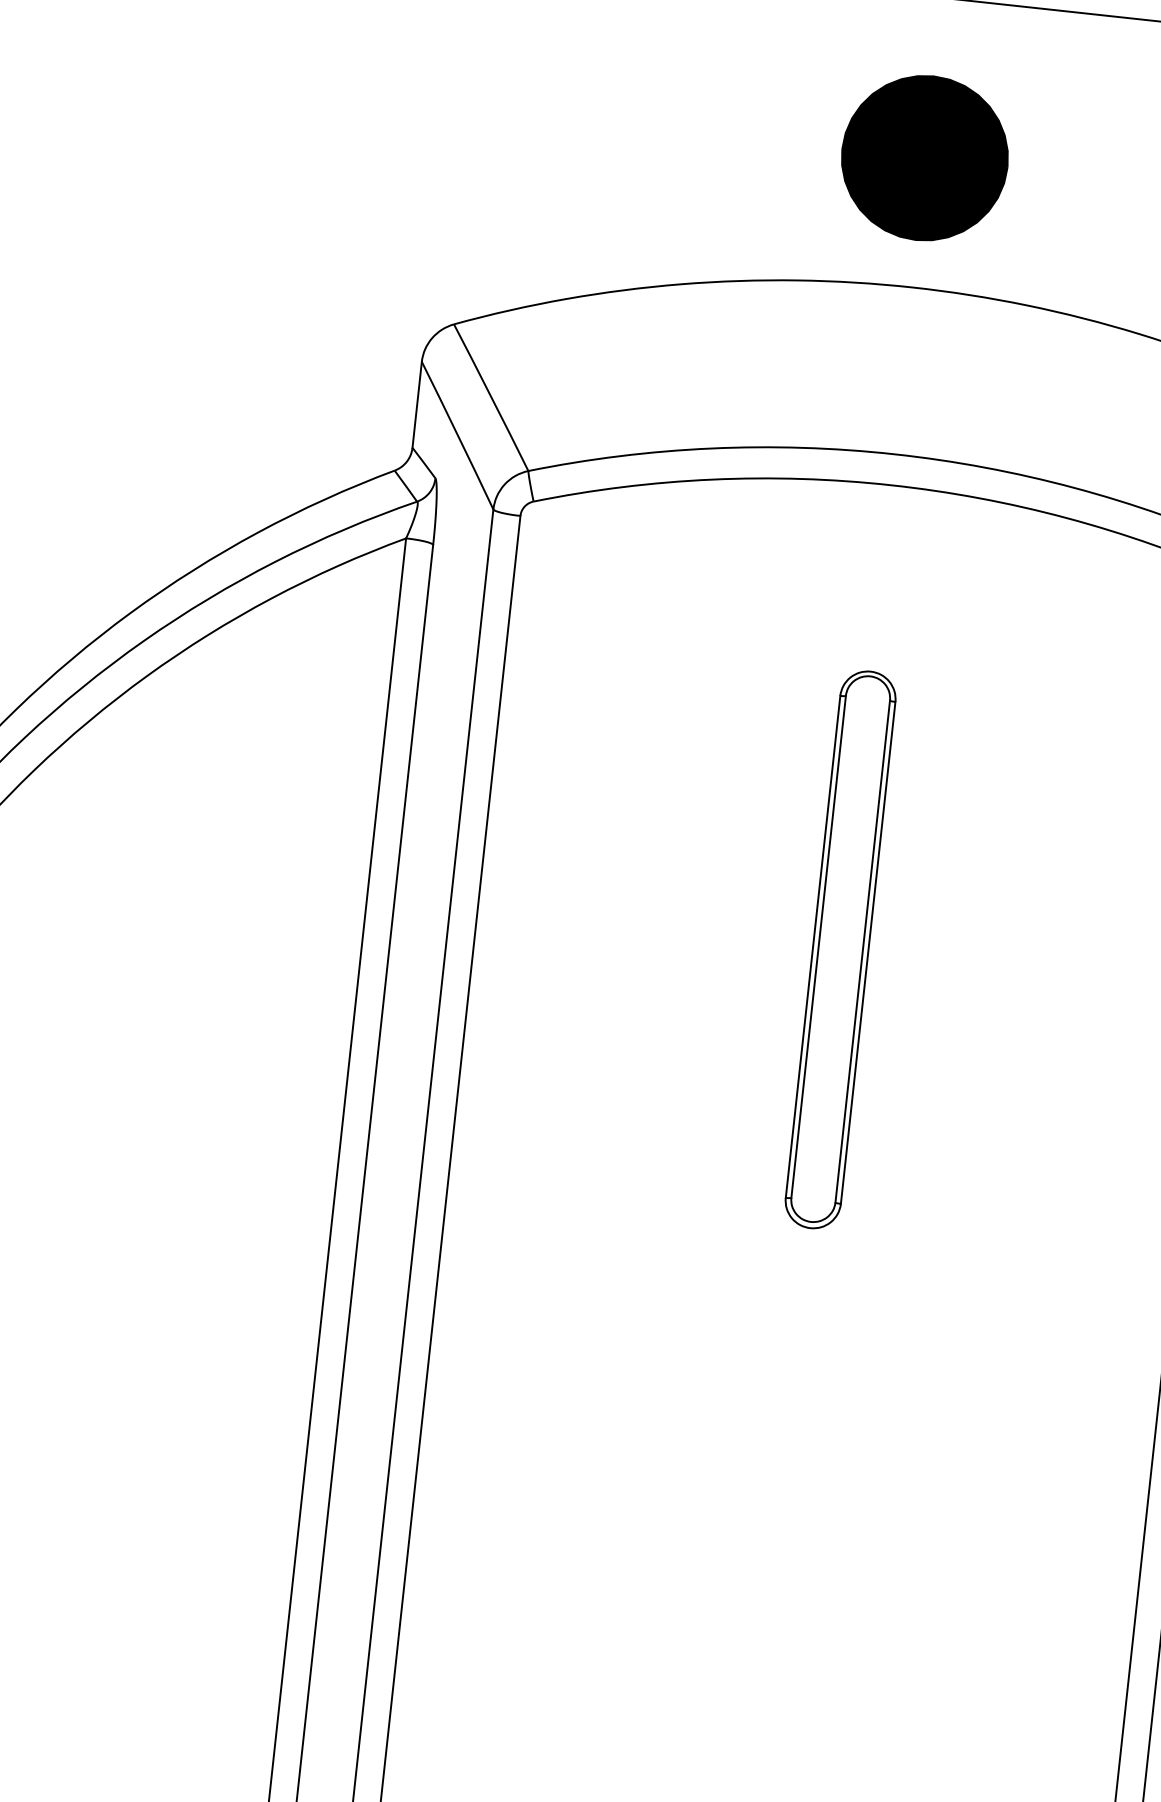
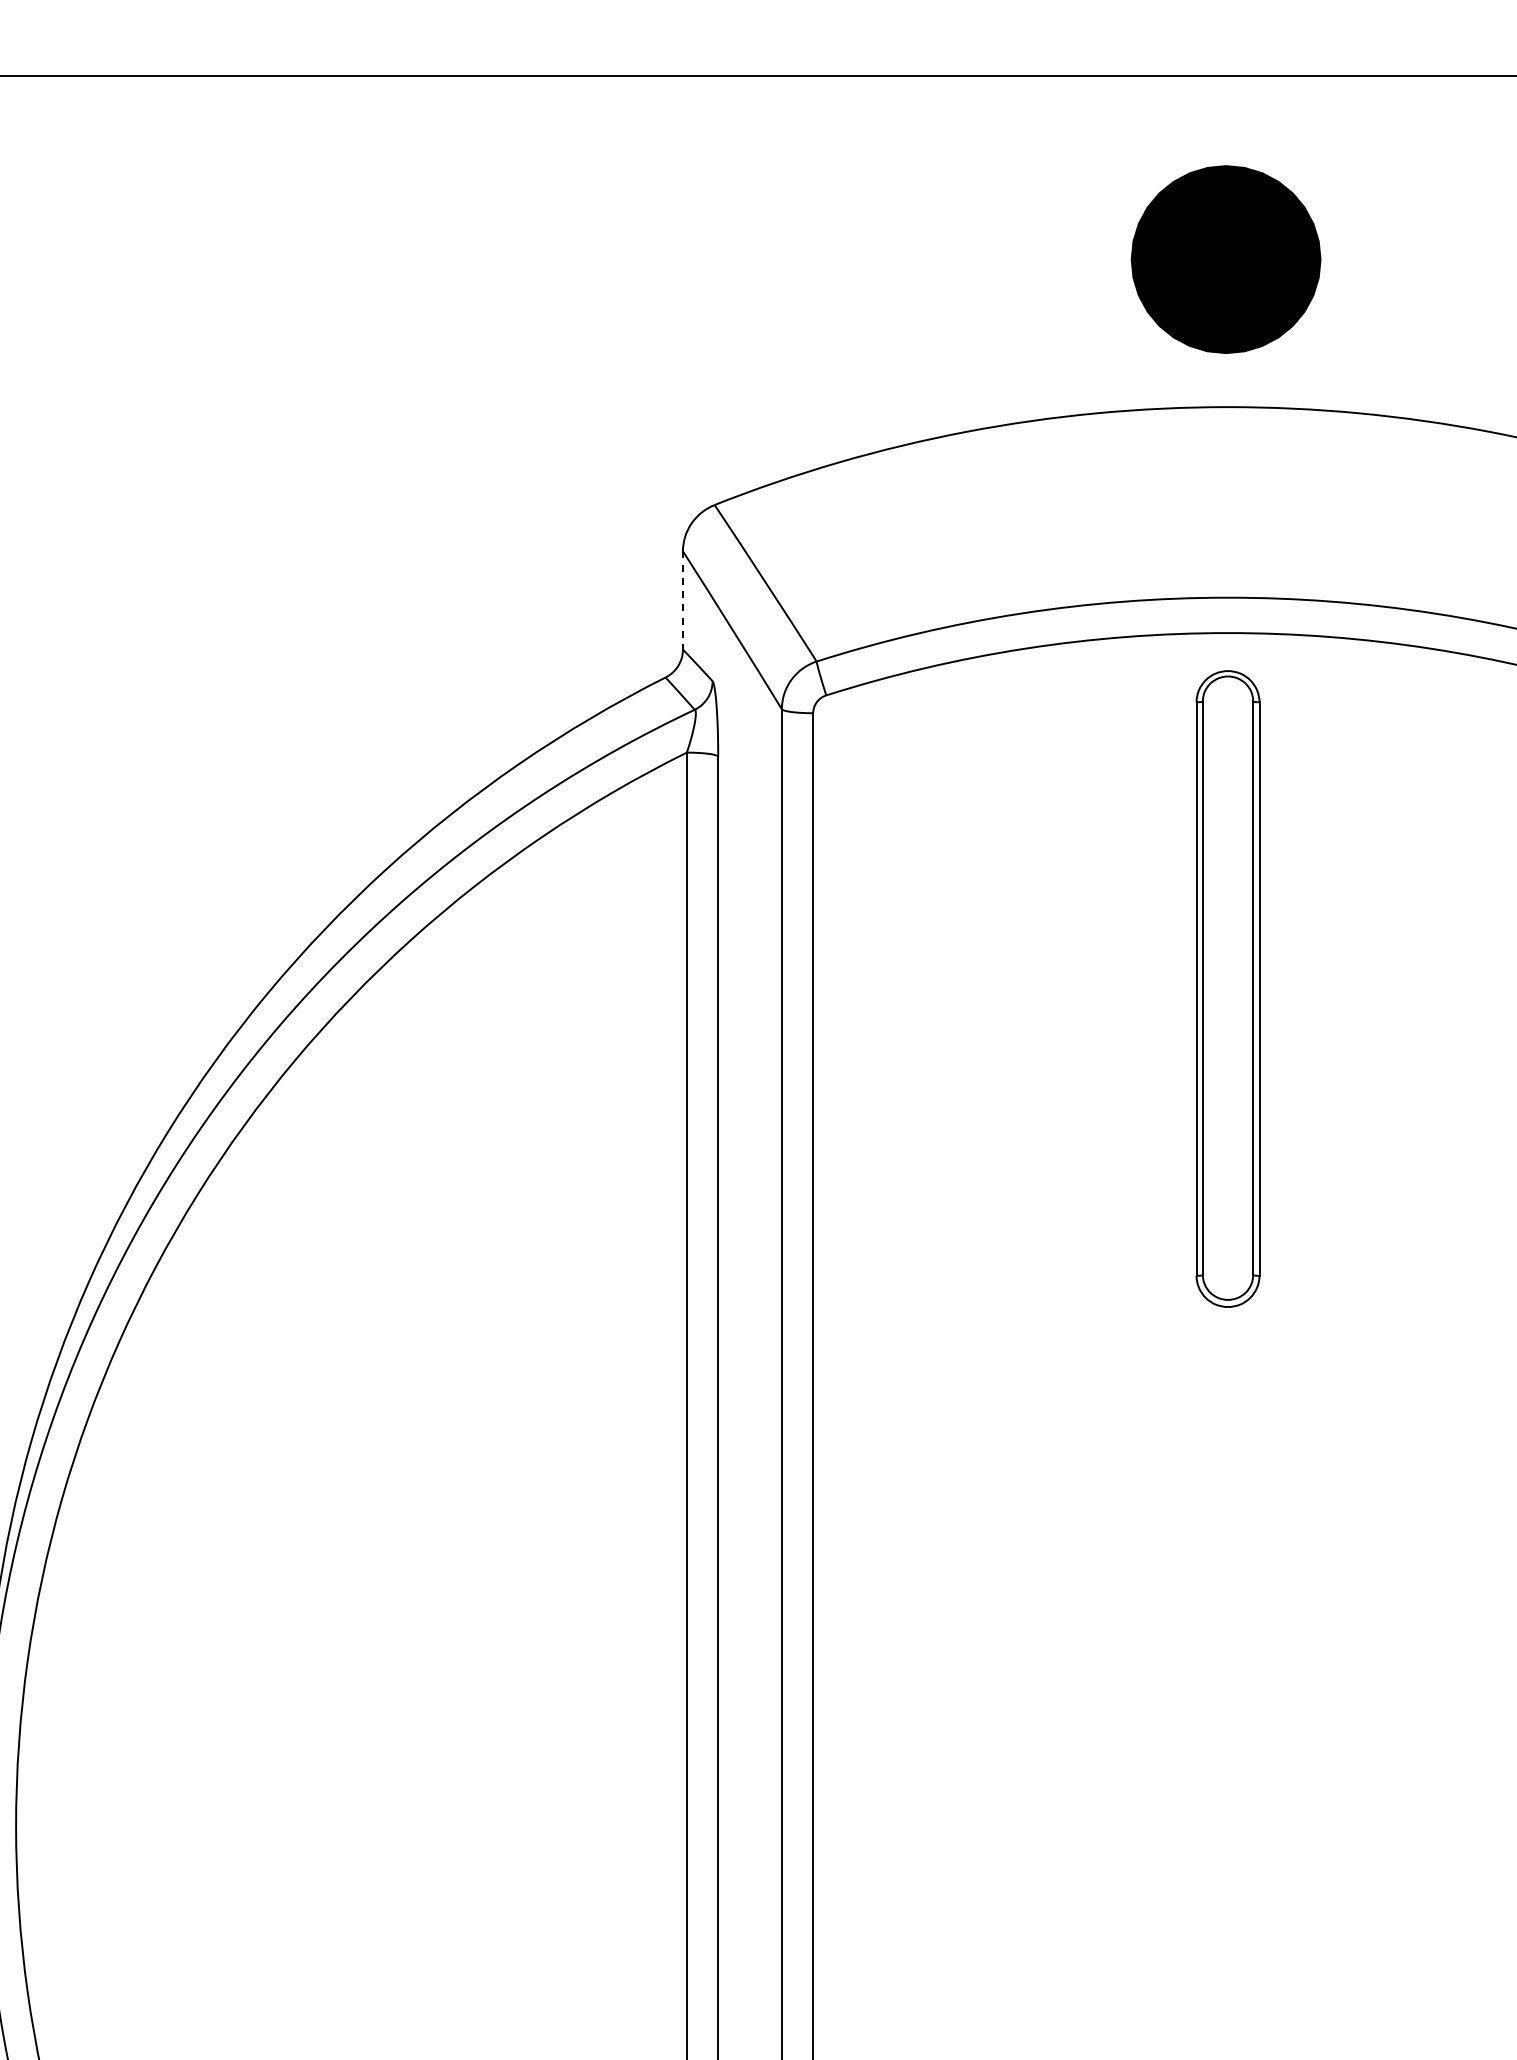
line: (416, 404) -> (682, 600), solid -> dashed
part: (840, 949) -> (1227, 988), moved

